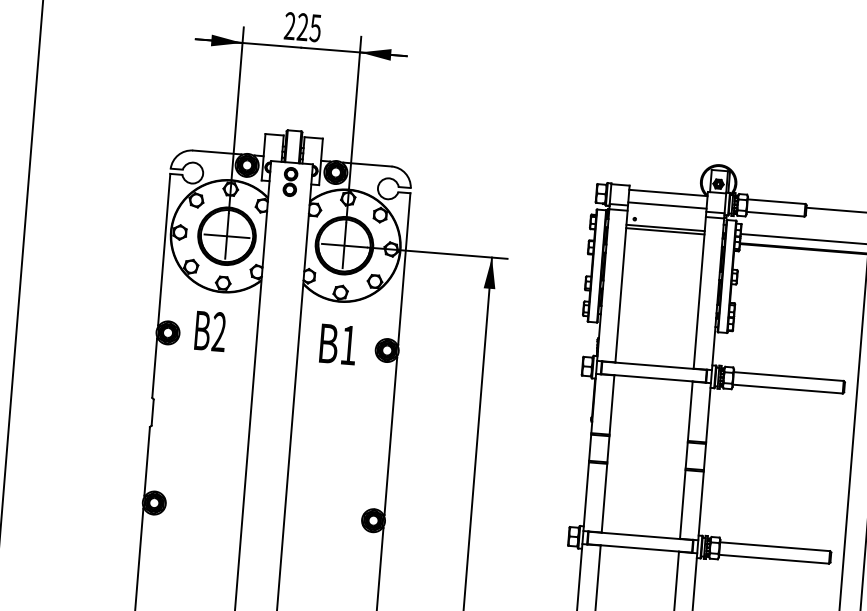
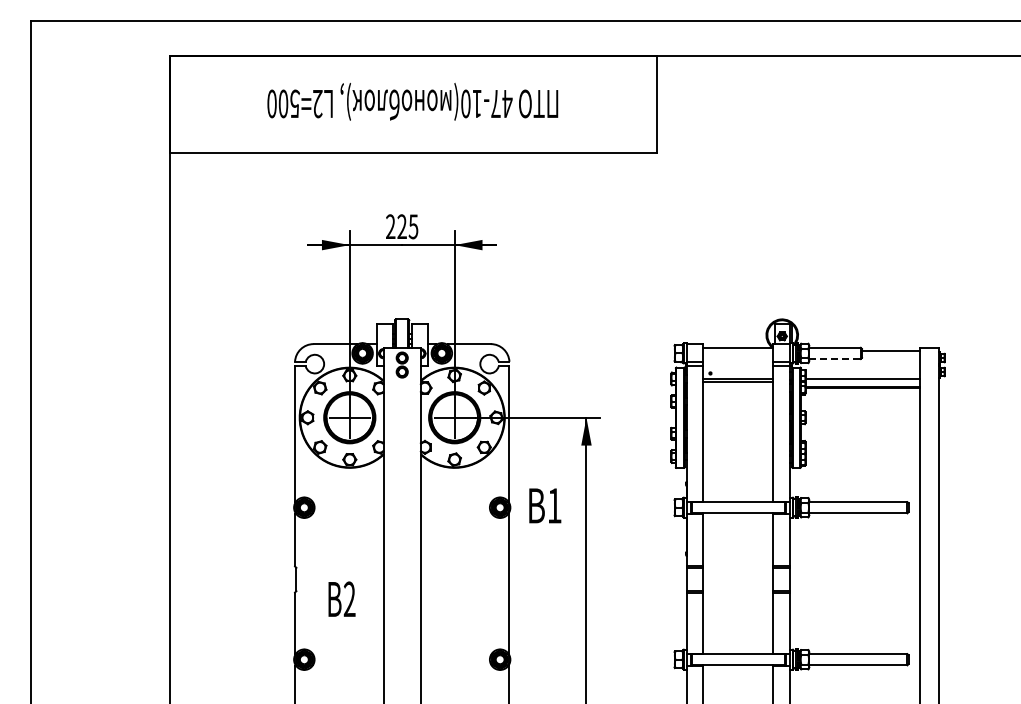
line: (667, 206) -> (738, 359), removed
line: (776, 214) -> (835, 359), solid -> dashed
text: (210, 330) -> (341, 598), moved
text: (338, 344) -> (545, 505), moved

